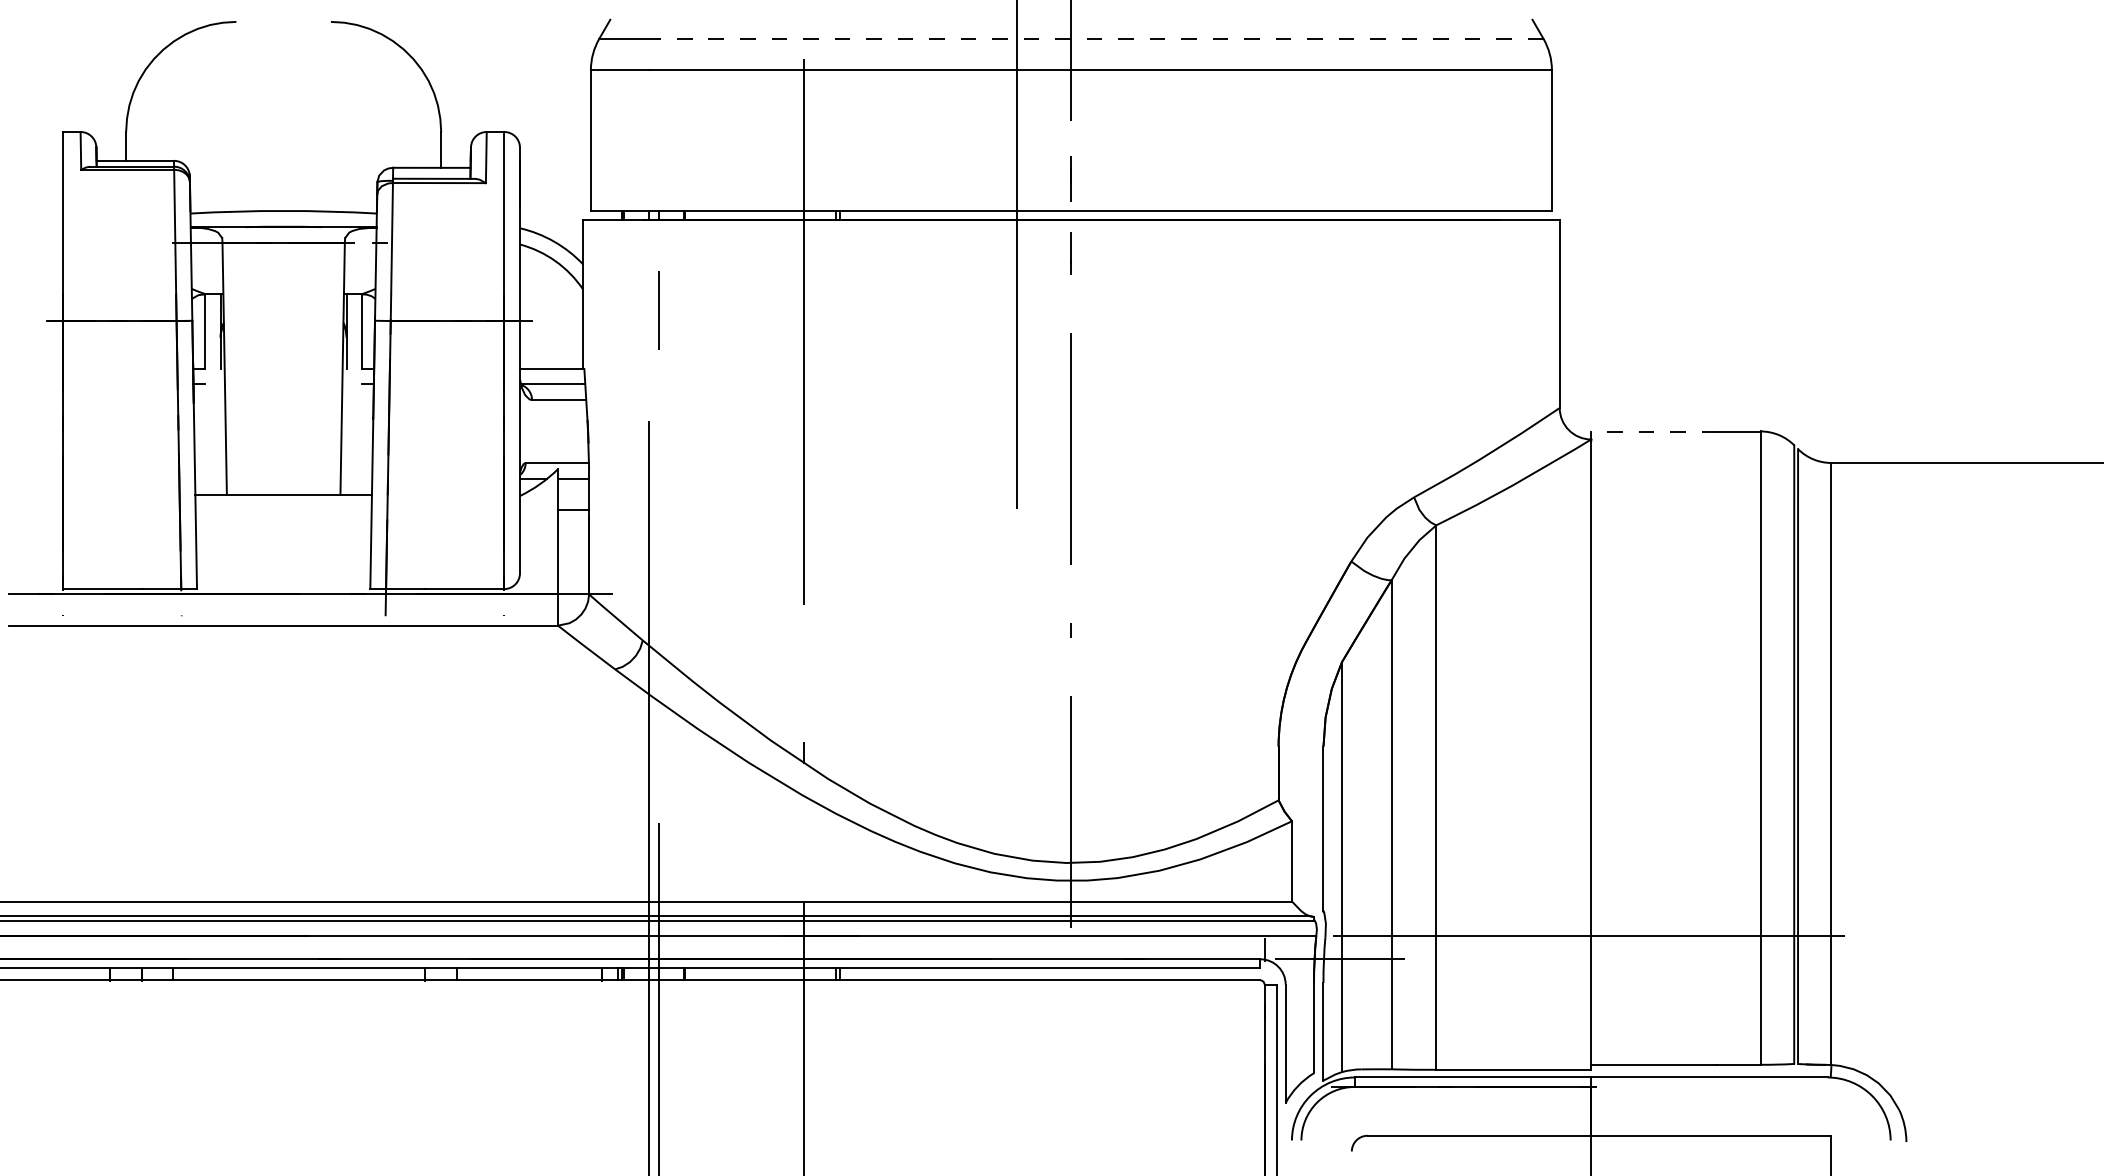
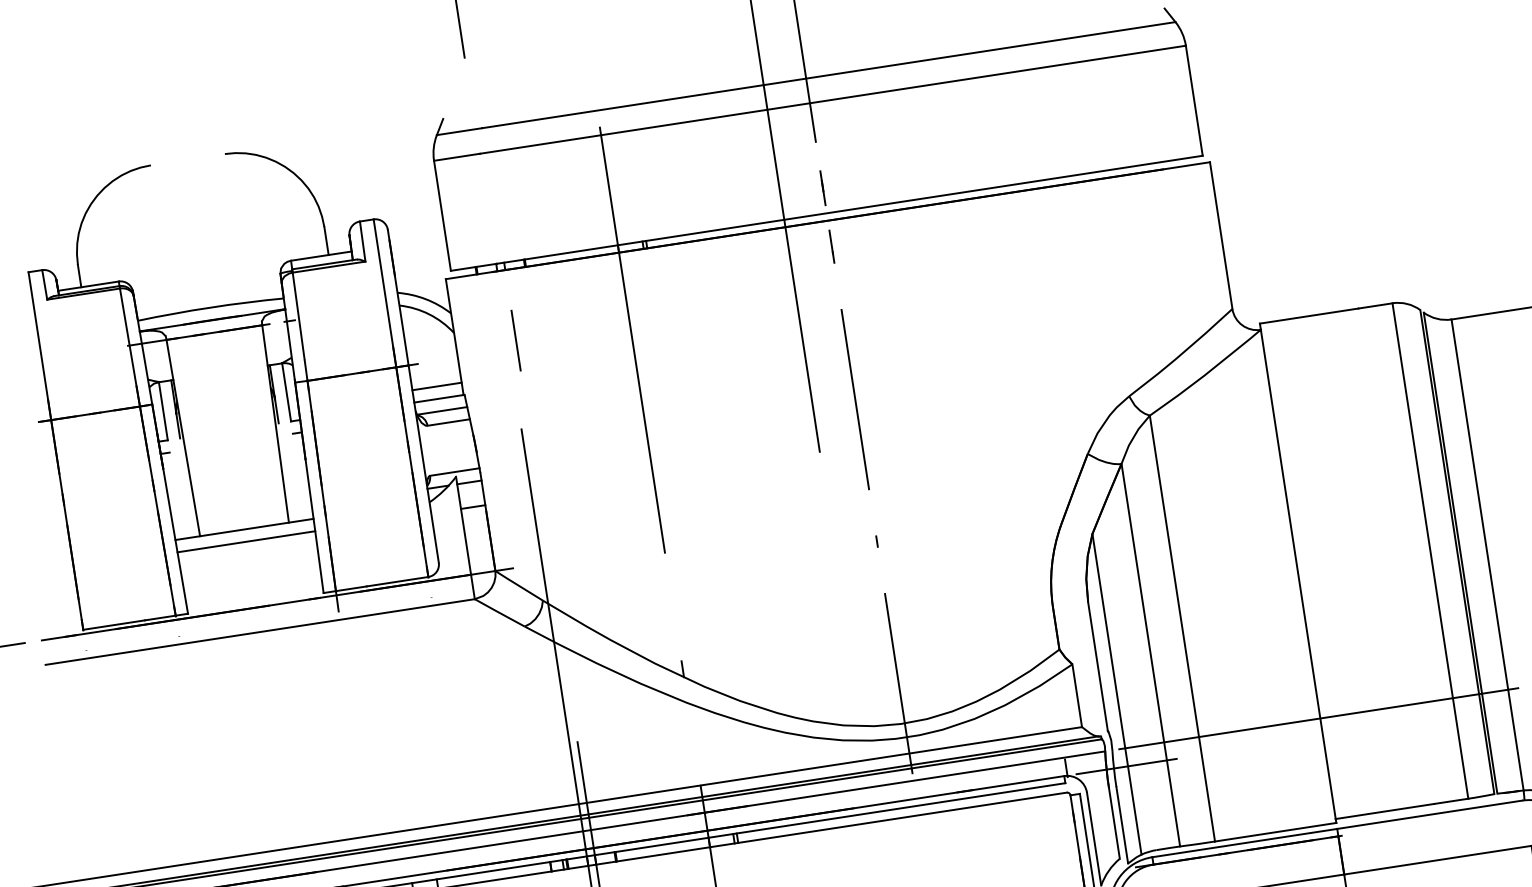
line: (1099, 38) -> (828, 75), dashed -> solid
line: (551, 352) -> (437, 386), added
line: (1653, 431) -> (1308, 316), dashed -> solid
line: (283, 510) -> (246, 541), added

